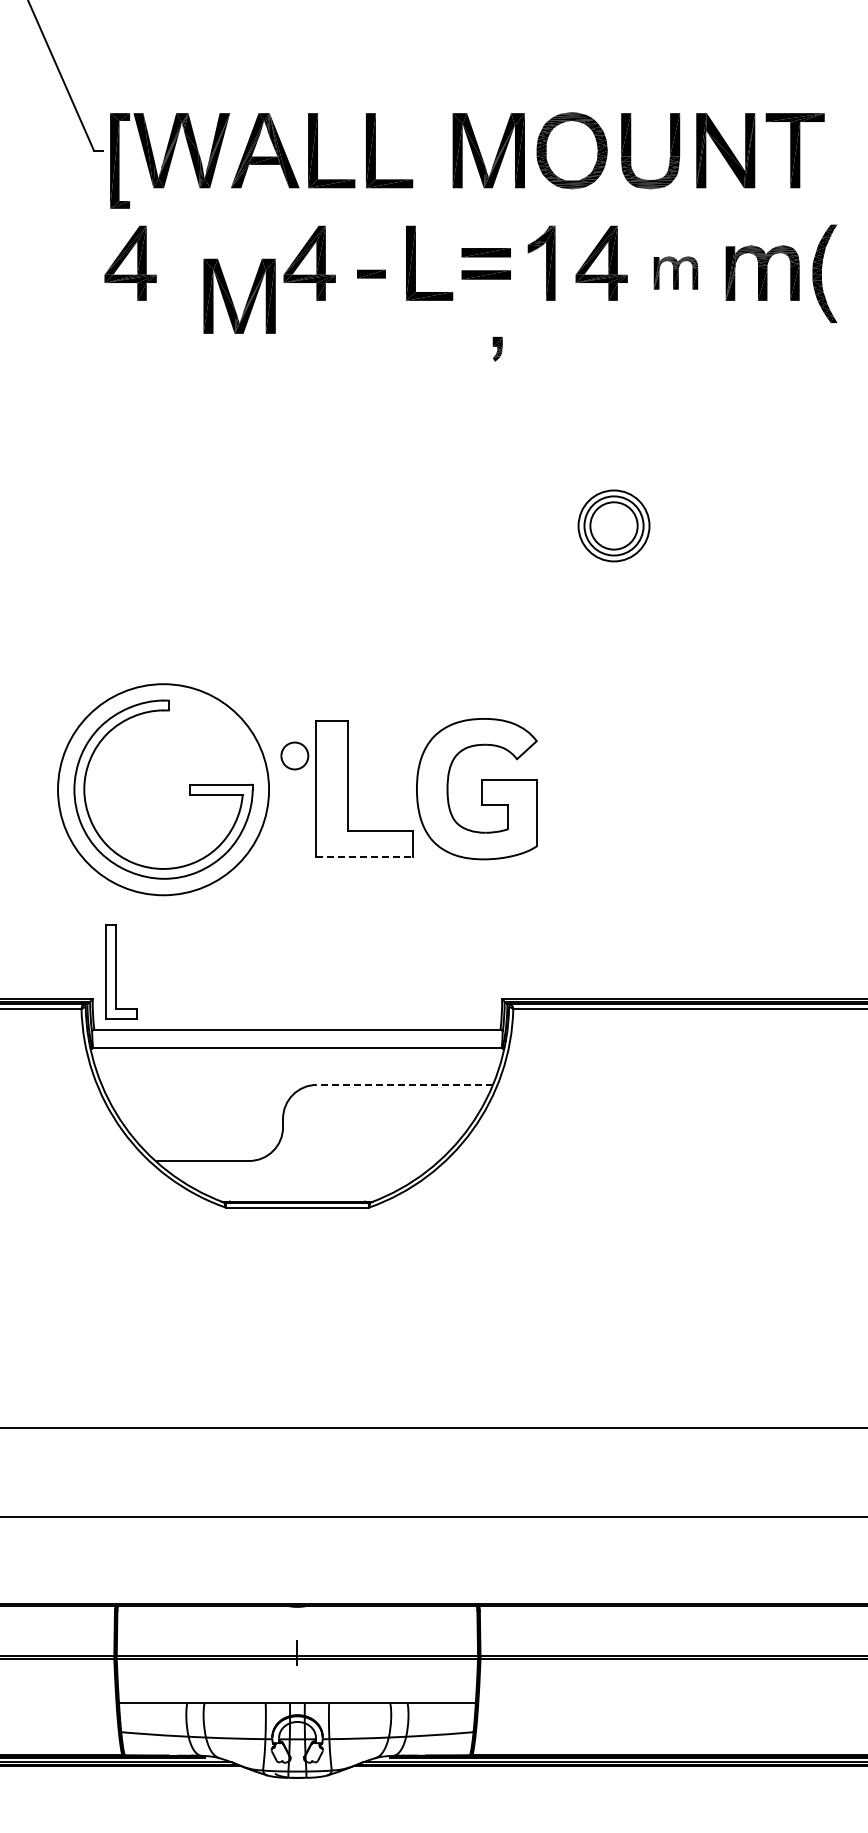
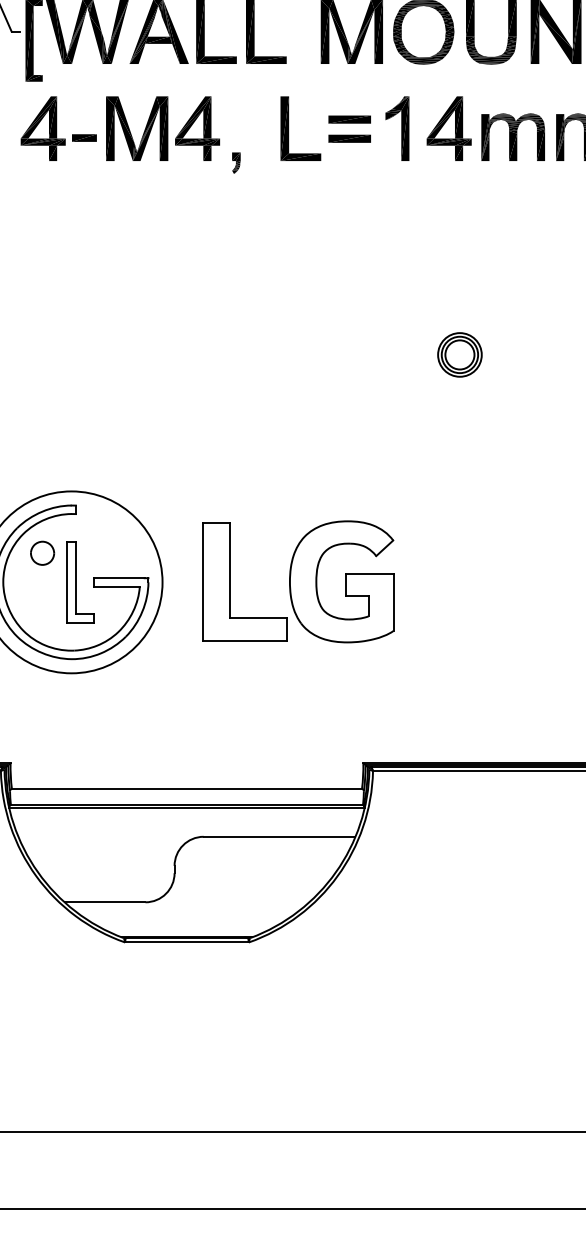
part: (675, 272) -> (512, 136), size x1.67
part: (371, 273) -> (84, 137), moved
part: (231, 297) -> (130, 129), moved
part: (497, 348) -> (236, 162), moved
part: (614, 525) -> (460, 354), size x0.71
part: (294, 755) -> (42, 552), moved
line: (365, 857) -> (245, 640), dashed -> solid
part: (121, 971) -> (81, 582), moved
line: (297, 1051) -> (187, 807), added
line: (404, 1084) -> (279, 836), dashed -> solid

